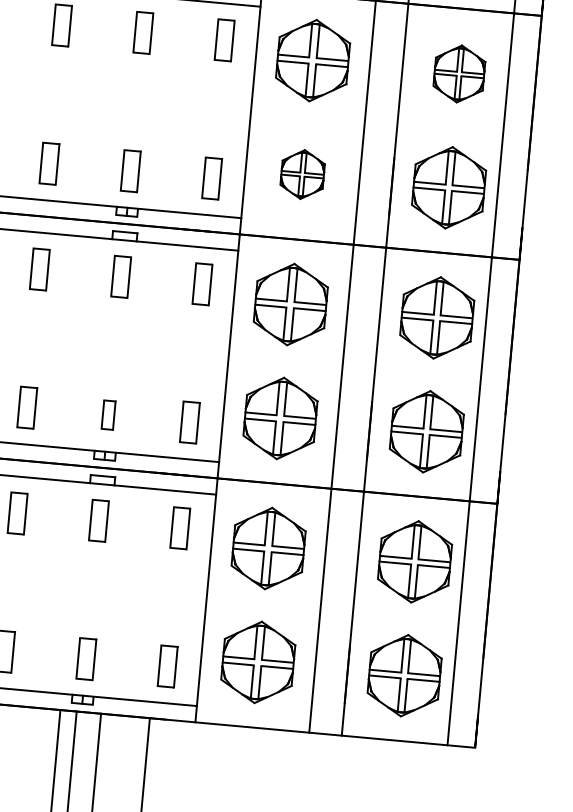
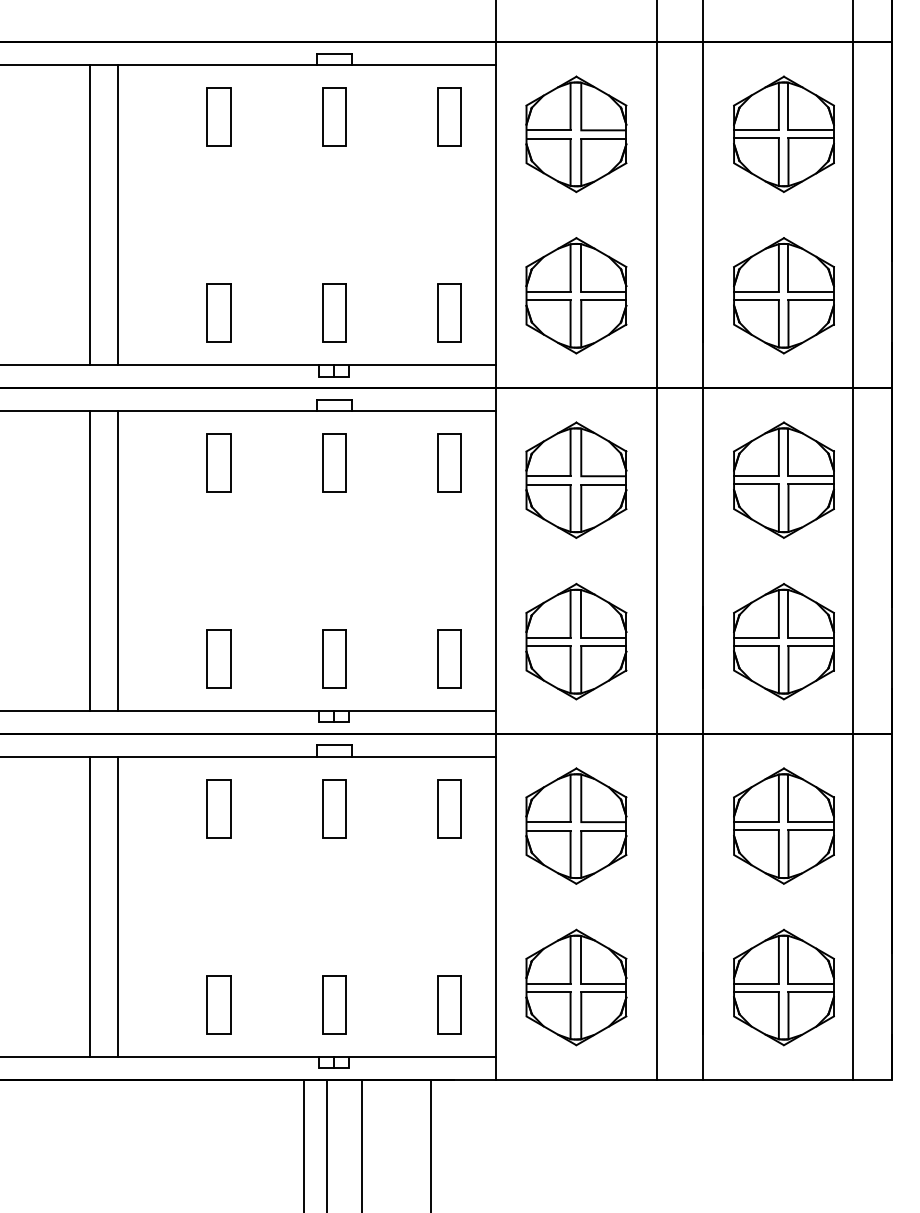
part: (459, 74) -> (783, 134), size x1.43
part: (302, 174) -> (576, 295), size x1.67
part: (108, 414) -> (334, 658), size x1.43

